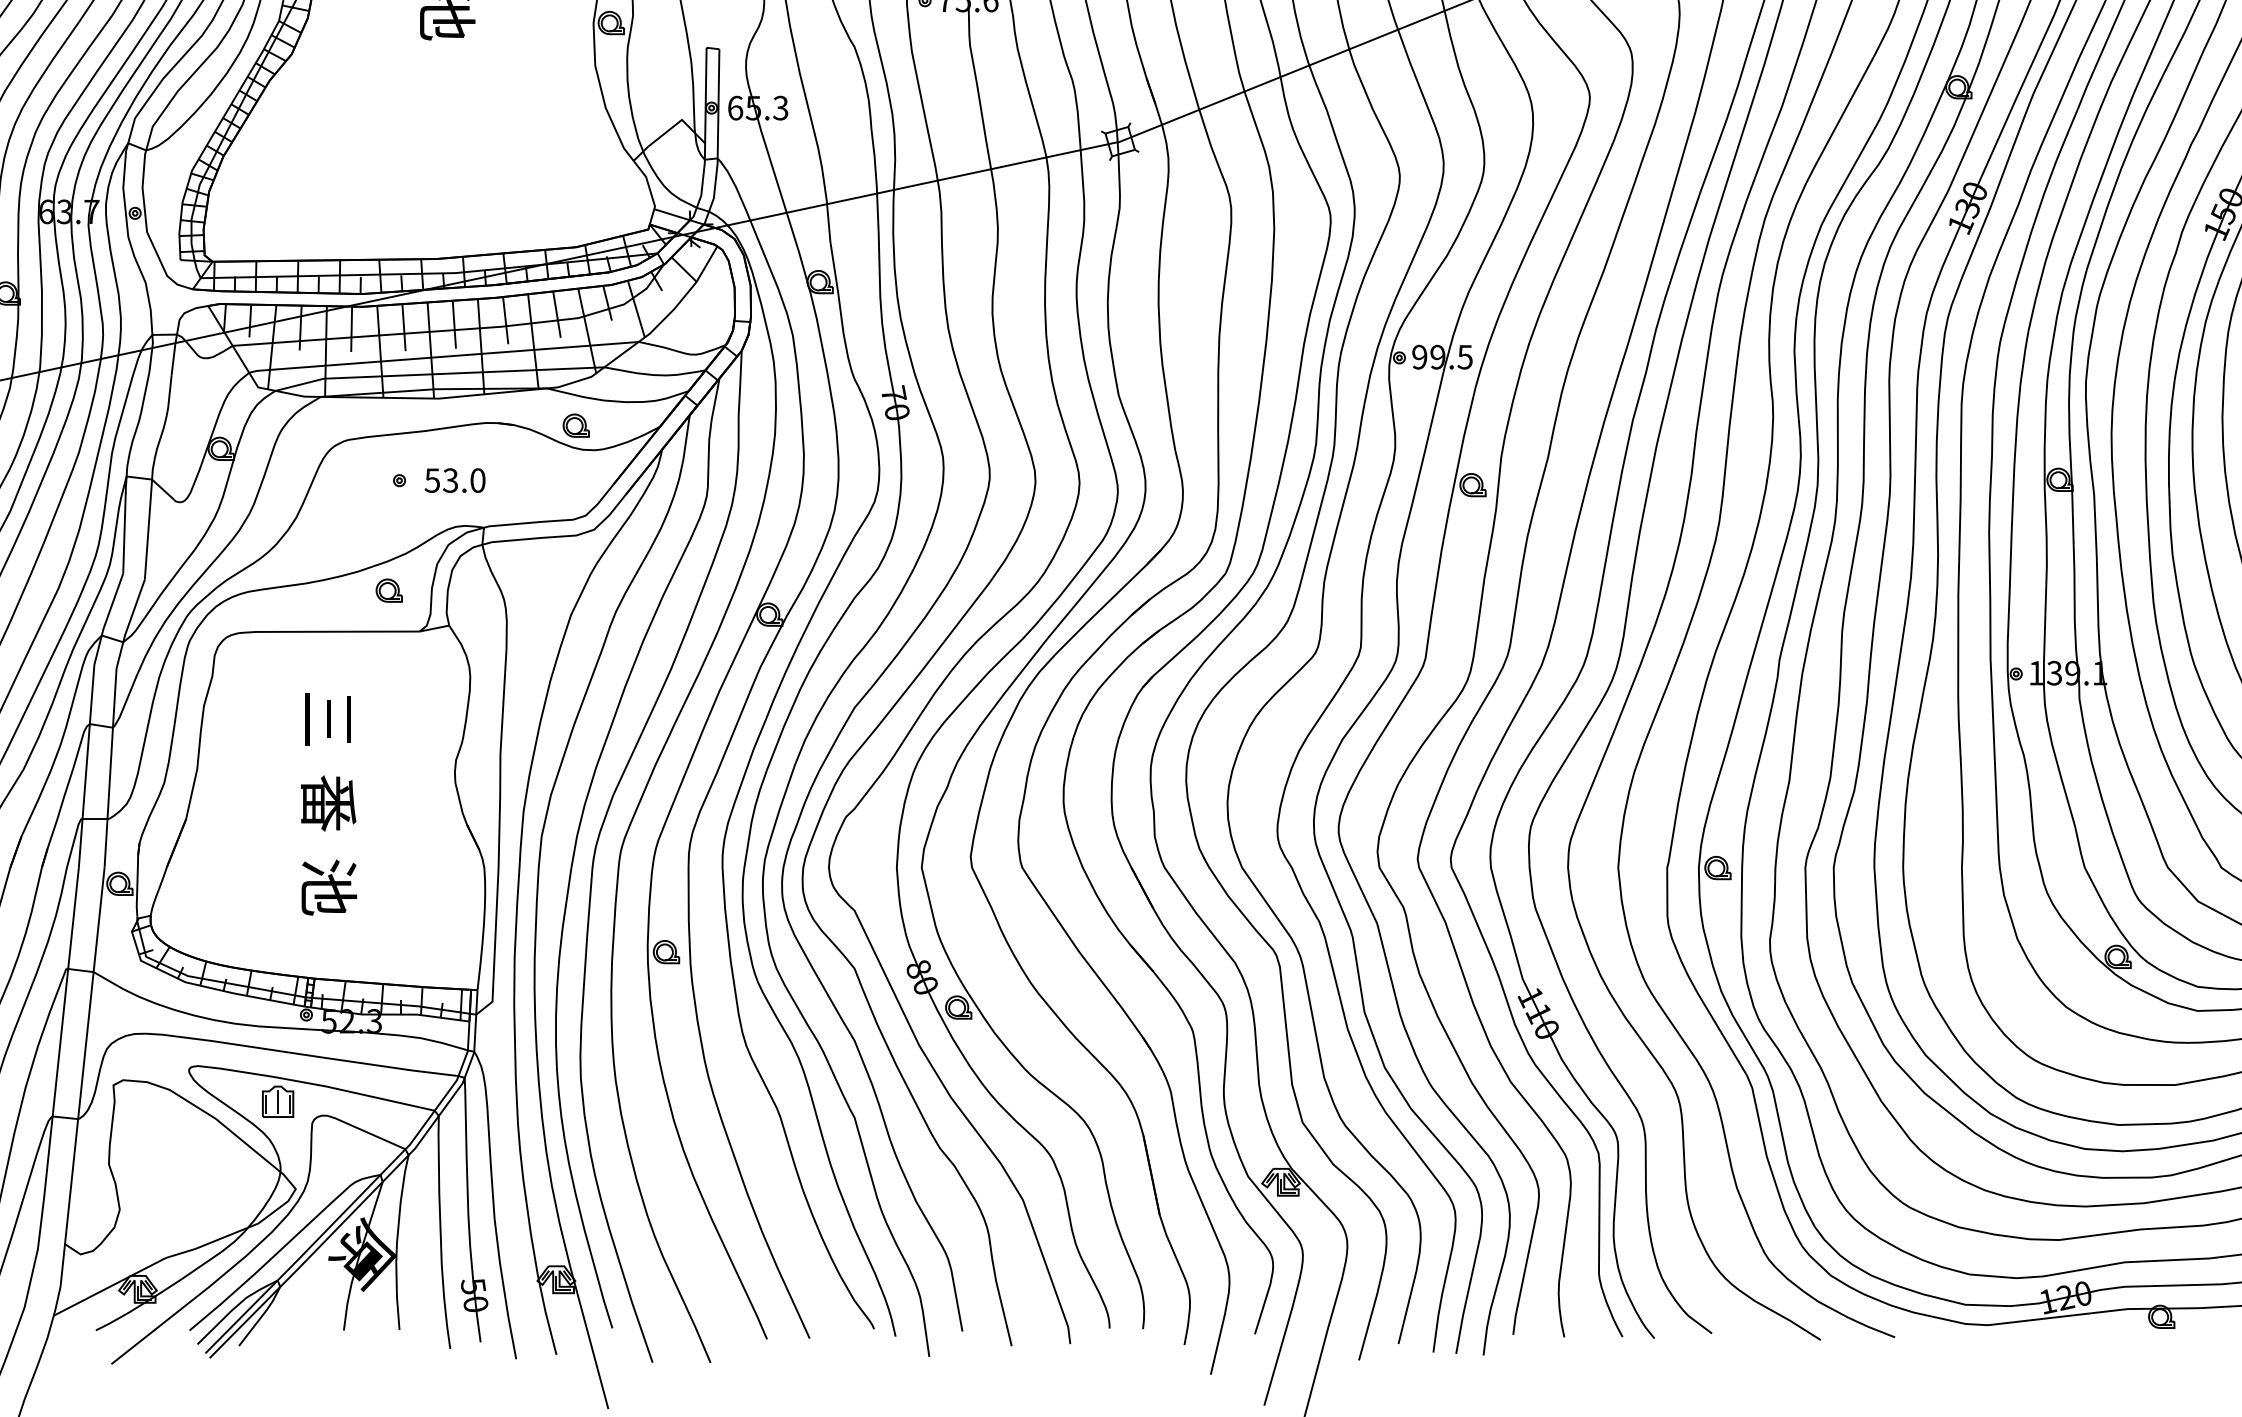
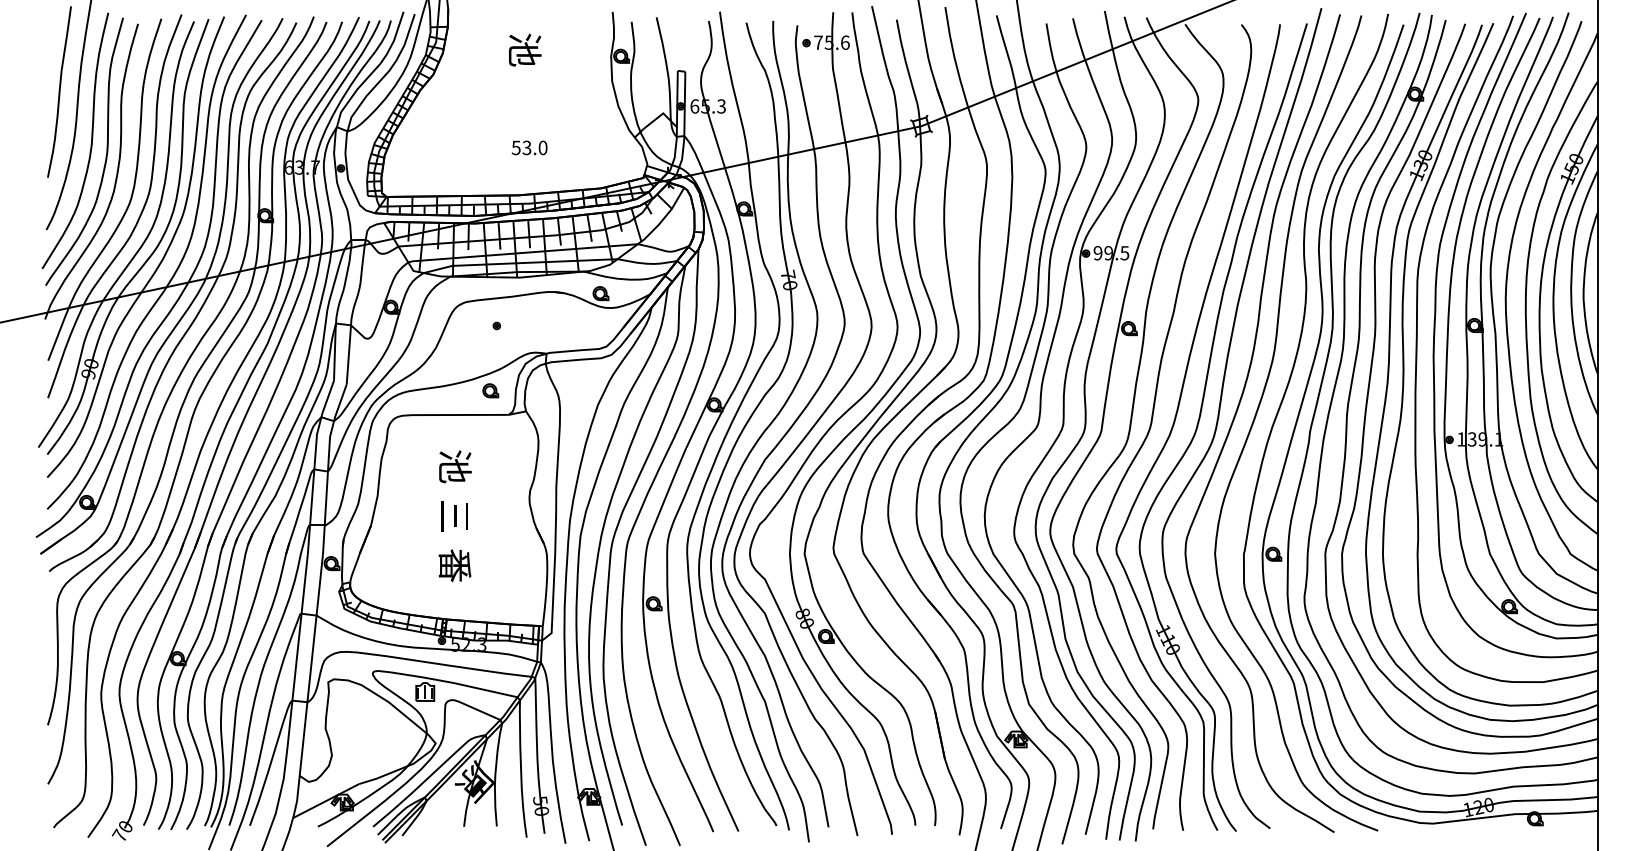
text: (454, 479) -> (529, 147), moved
text: (329, 719) -> (455, 466), 三 -> 池
text: (327, 802) -> (454, 515), 番 -> 三
text: (327, 887) -> (454, 565), 池 -> 番

